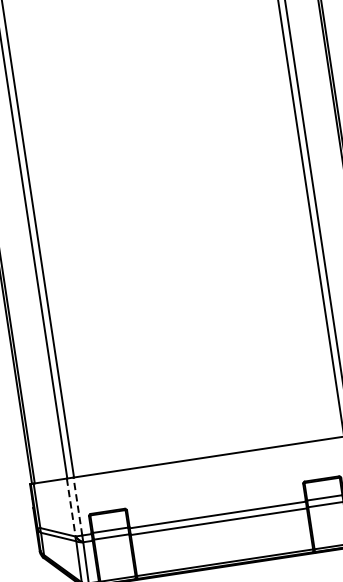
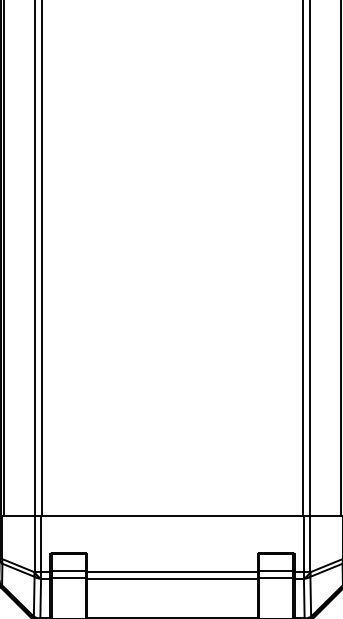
line: (78, 505) -> (41, 543), dashed -> solid
line: (71, 507) -> (34, 544), dashed -> solid

